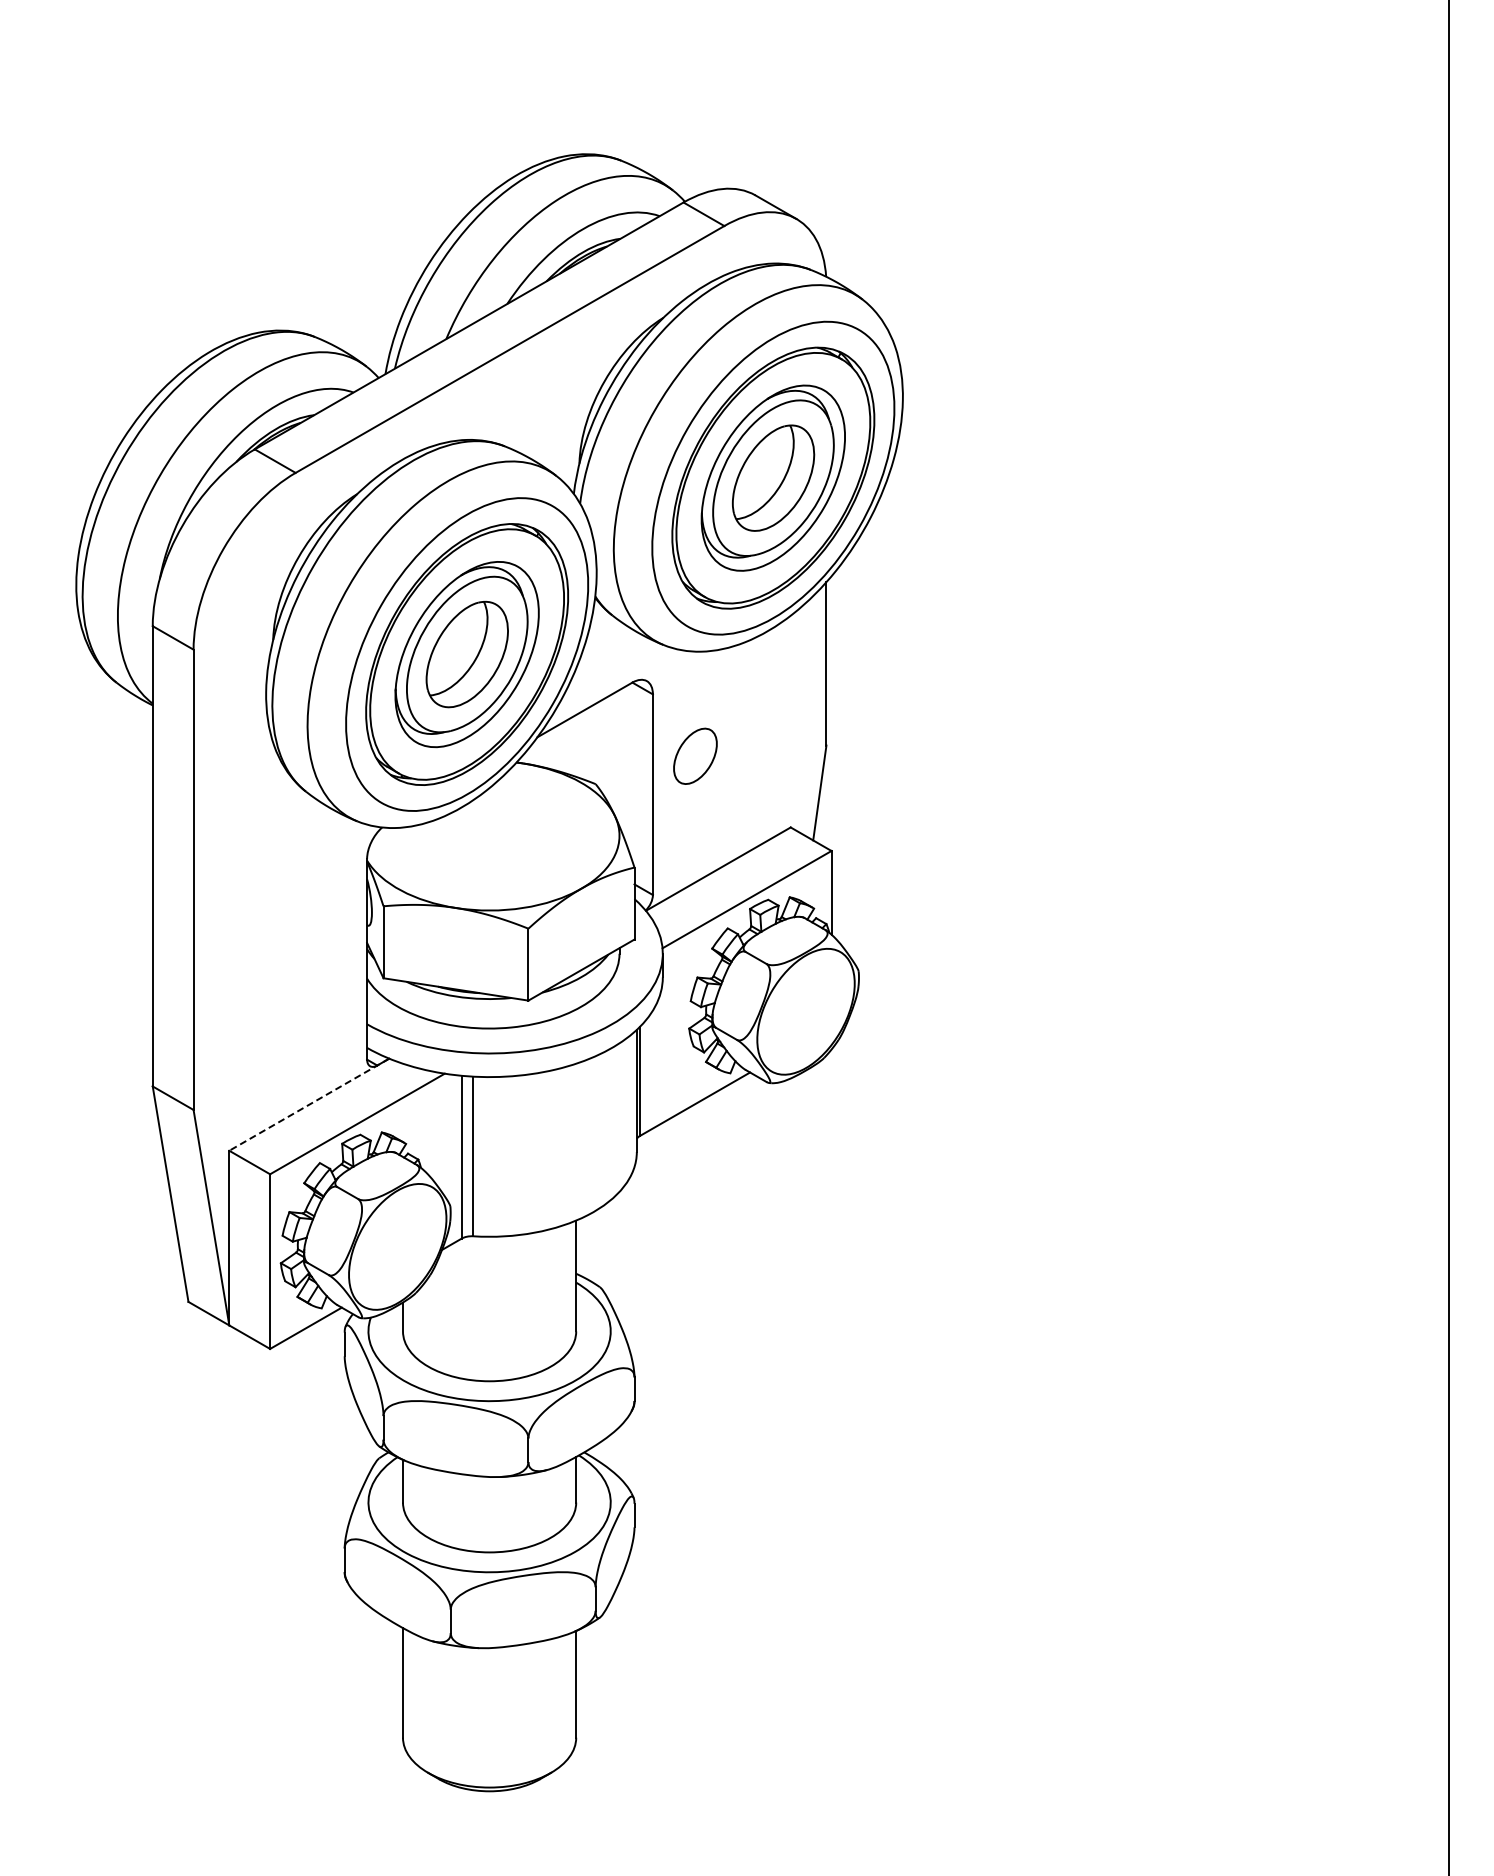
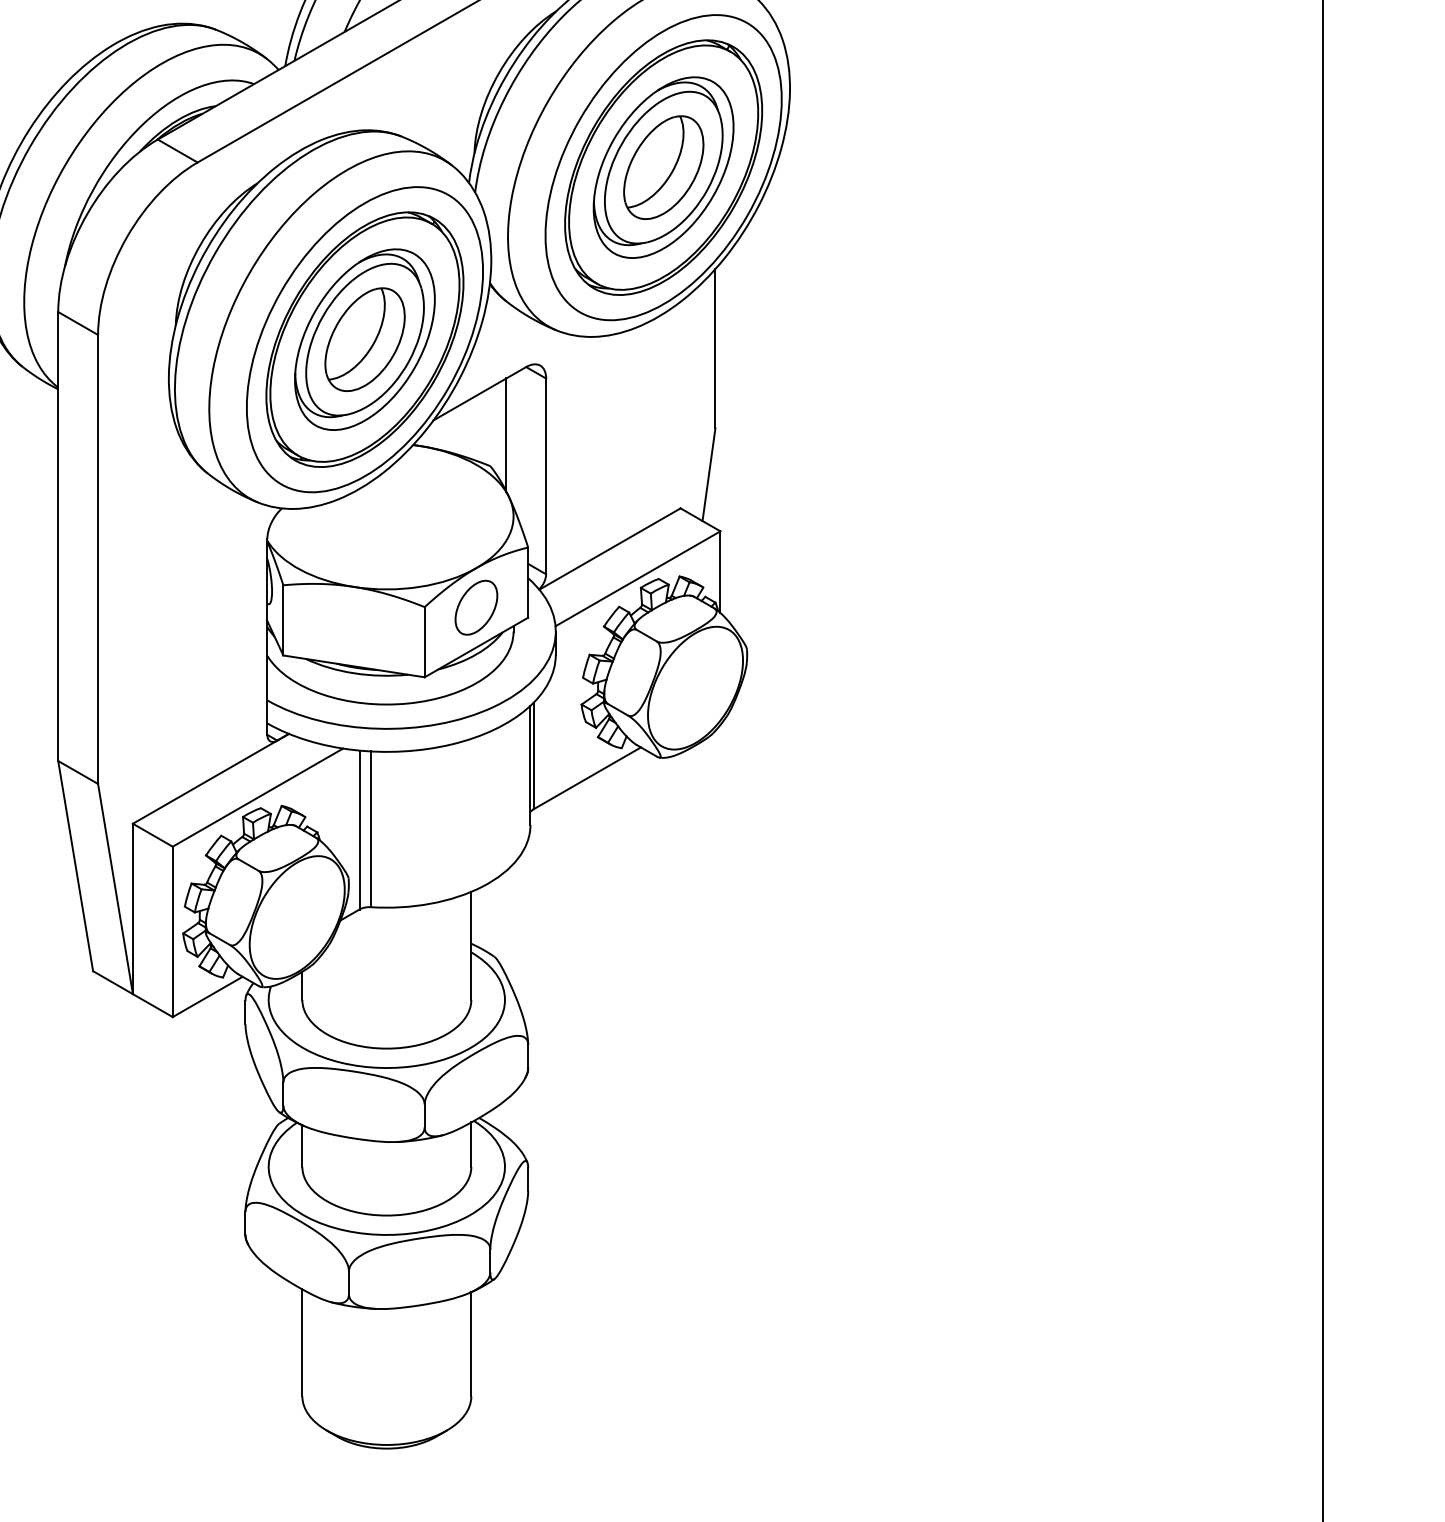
line: (612, 752) -> (506, 435), added
part: (695, 755) -> (476, 606), moved
line: (308, 1104) -> (210, 778), dashed -> solid

